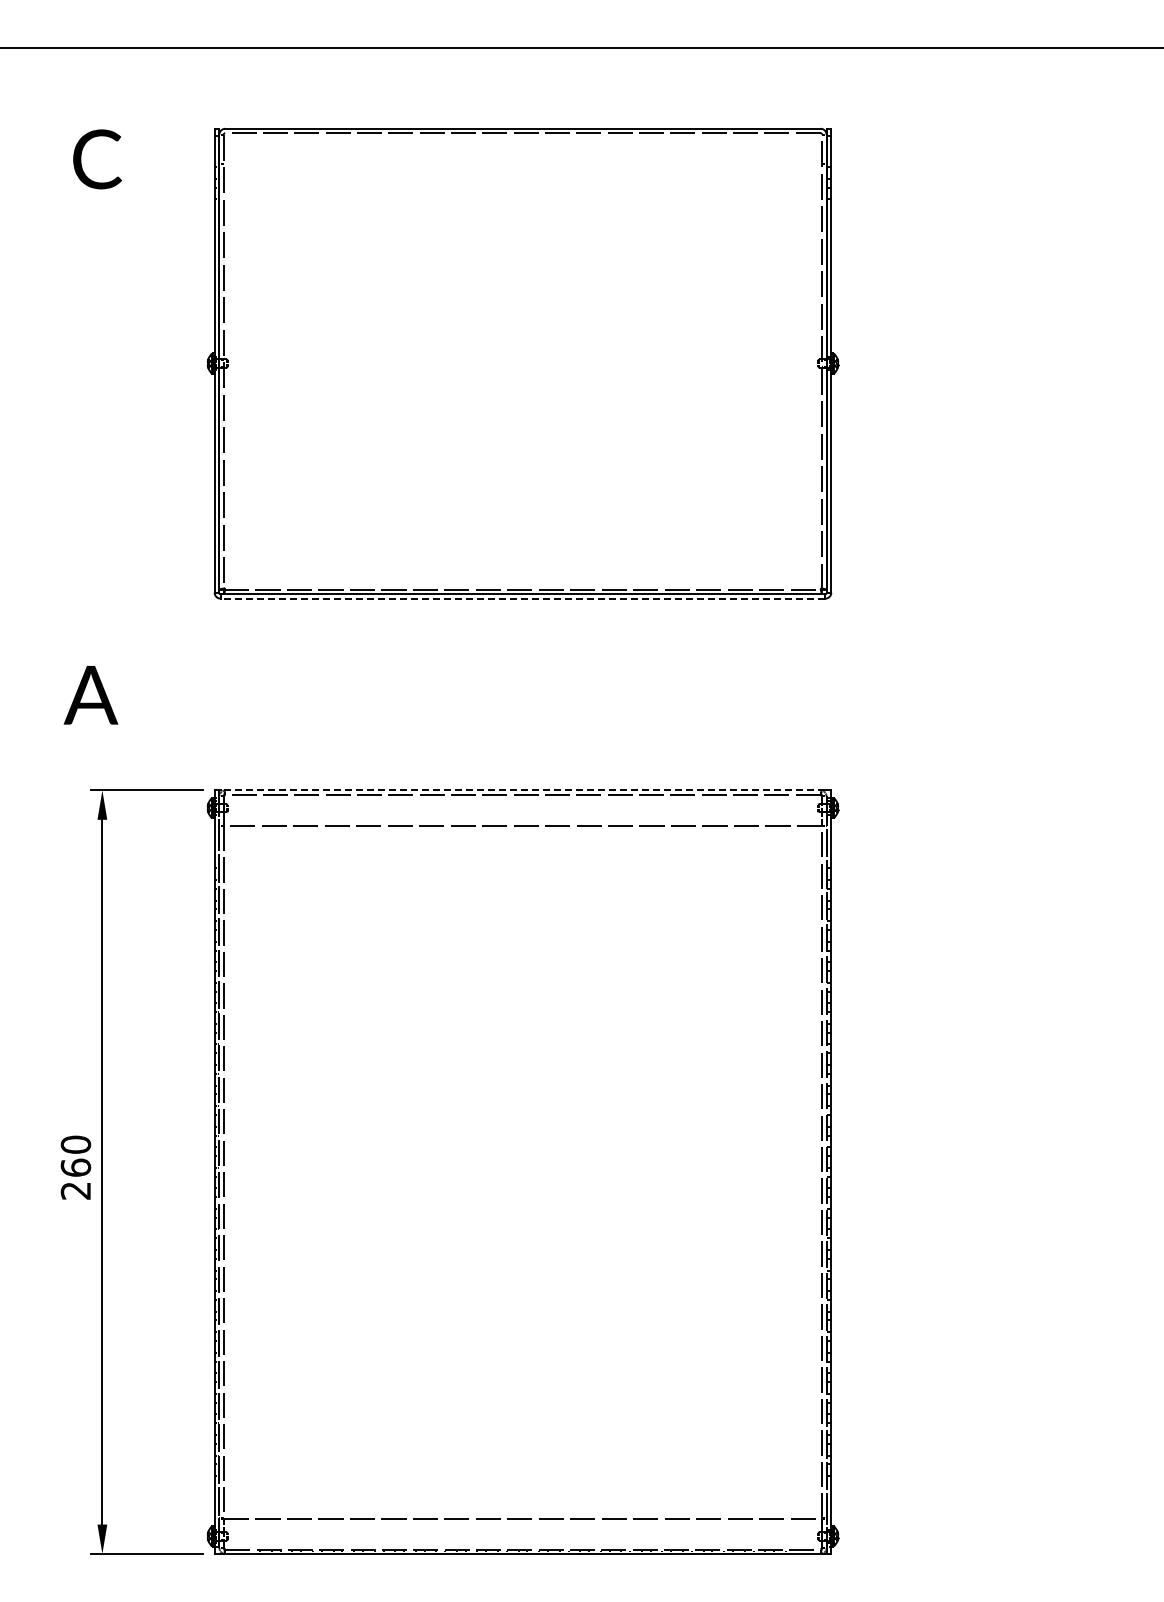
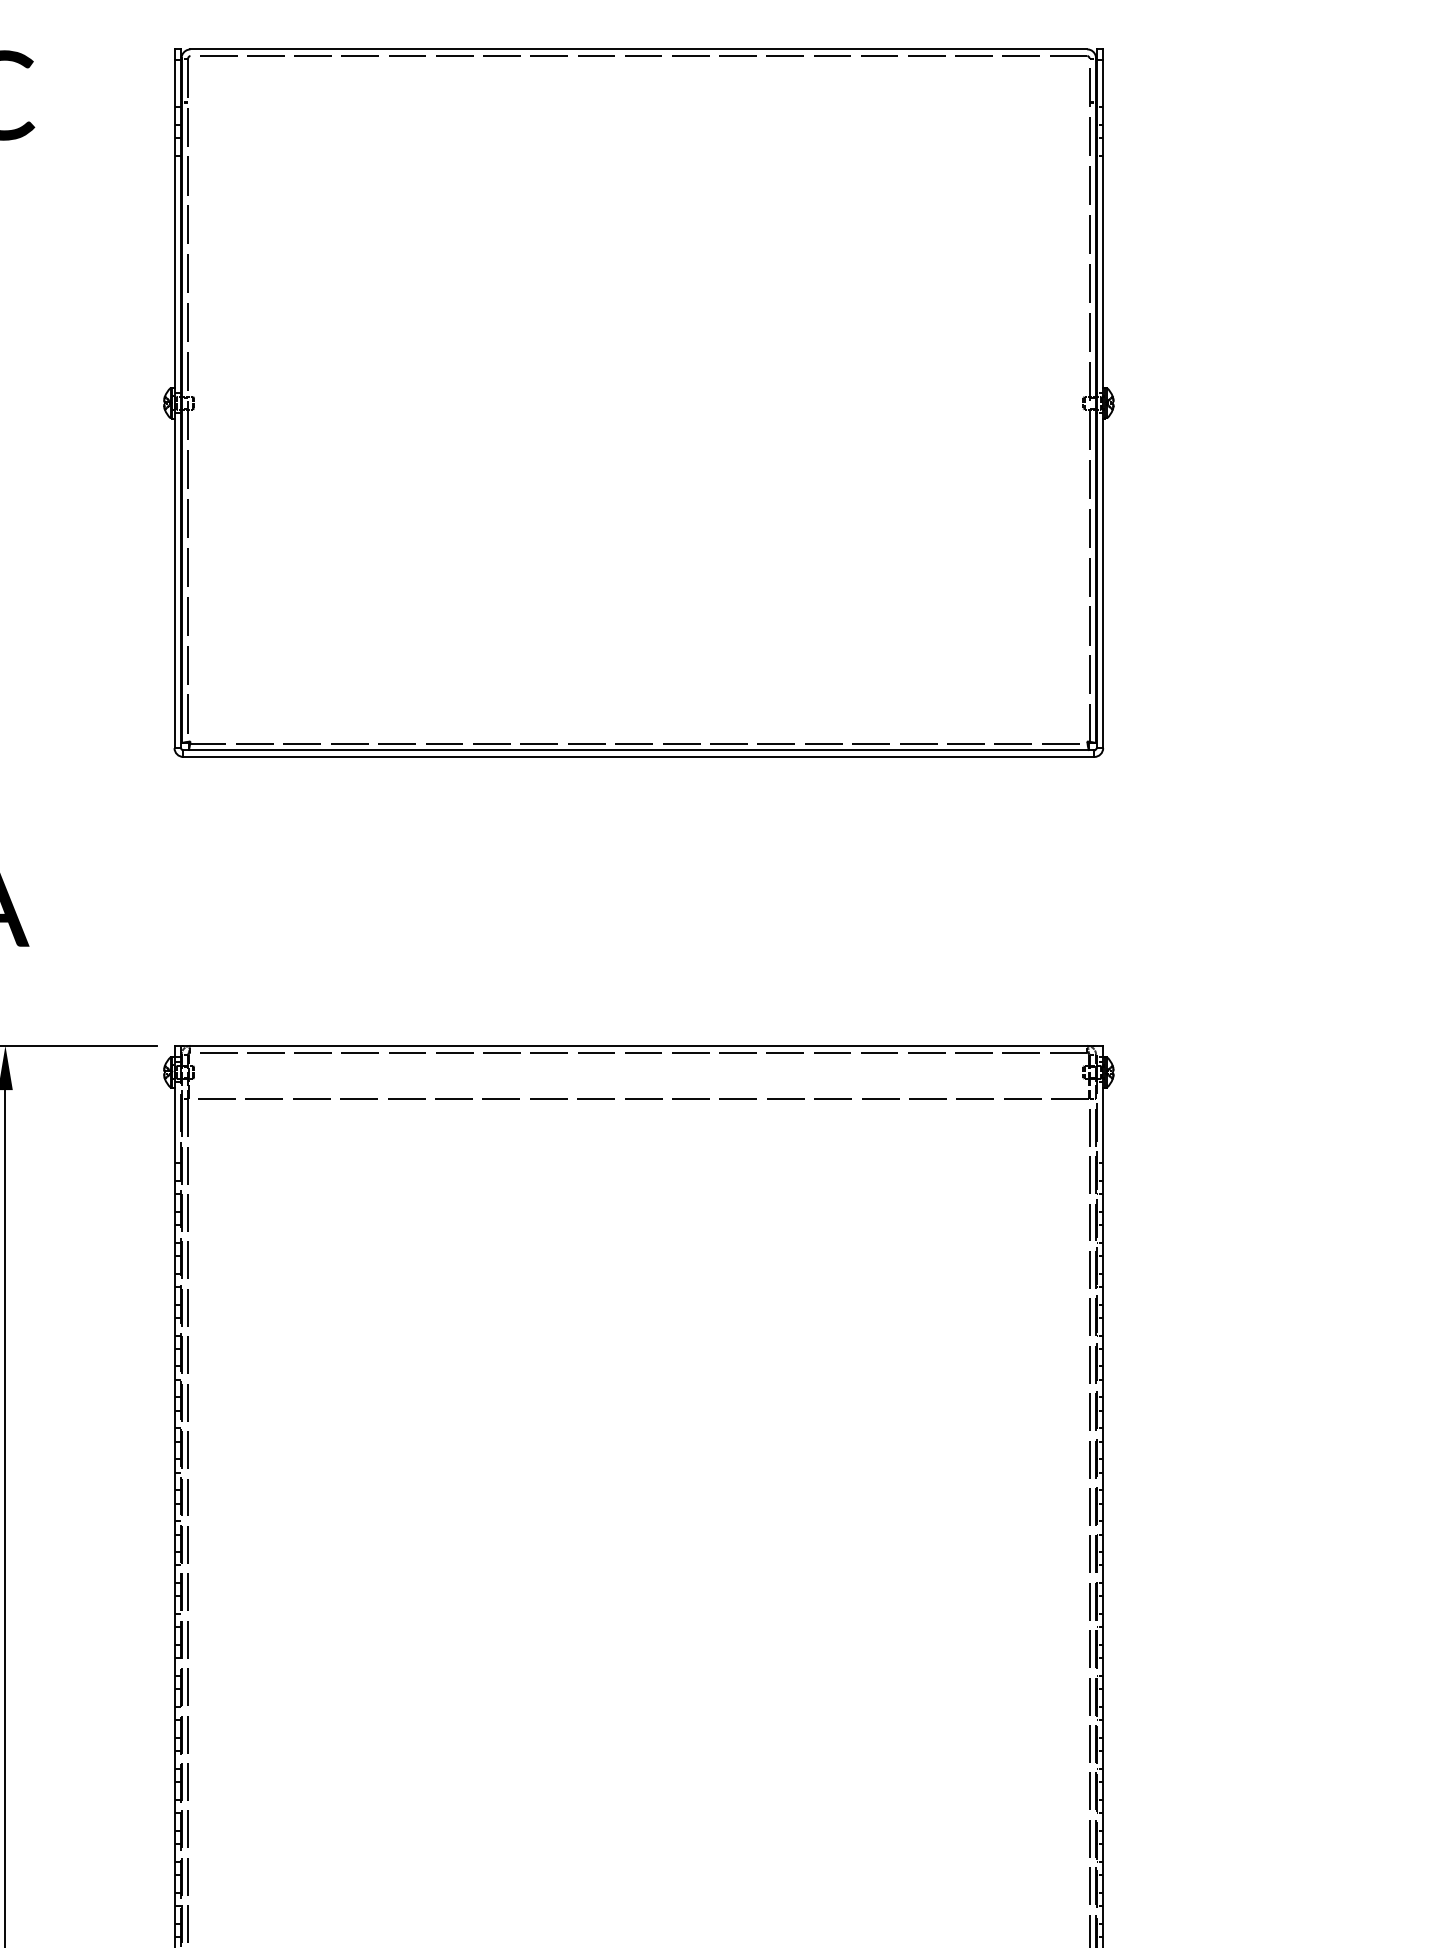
line: (522, 598) -> (638, 756), dashed -> solid
line: (522, 790) -> (638, 1045), dashed -> solid

